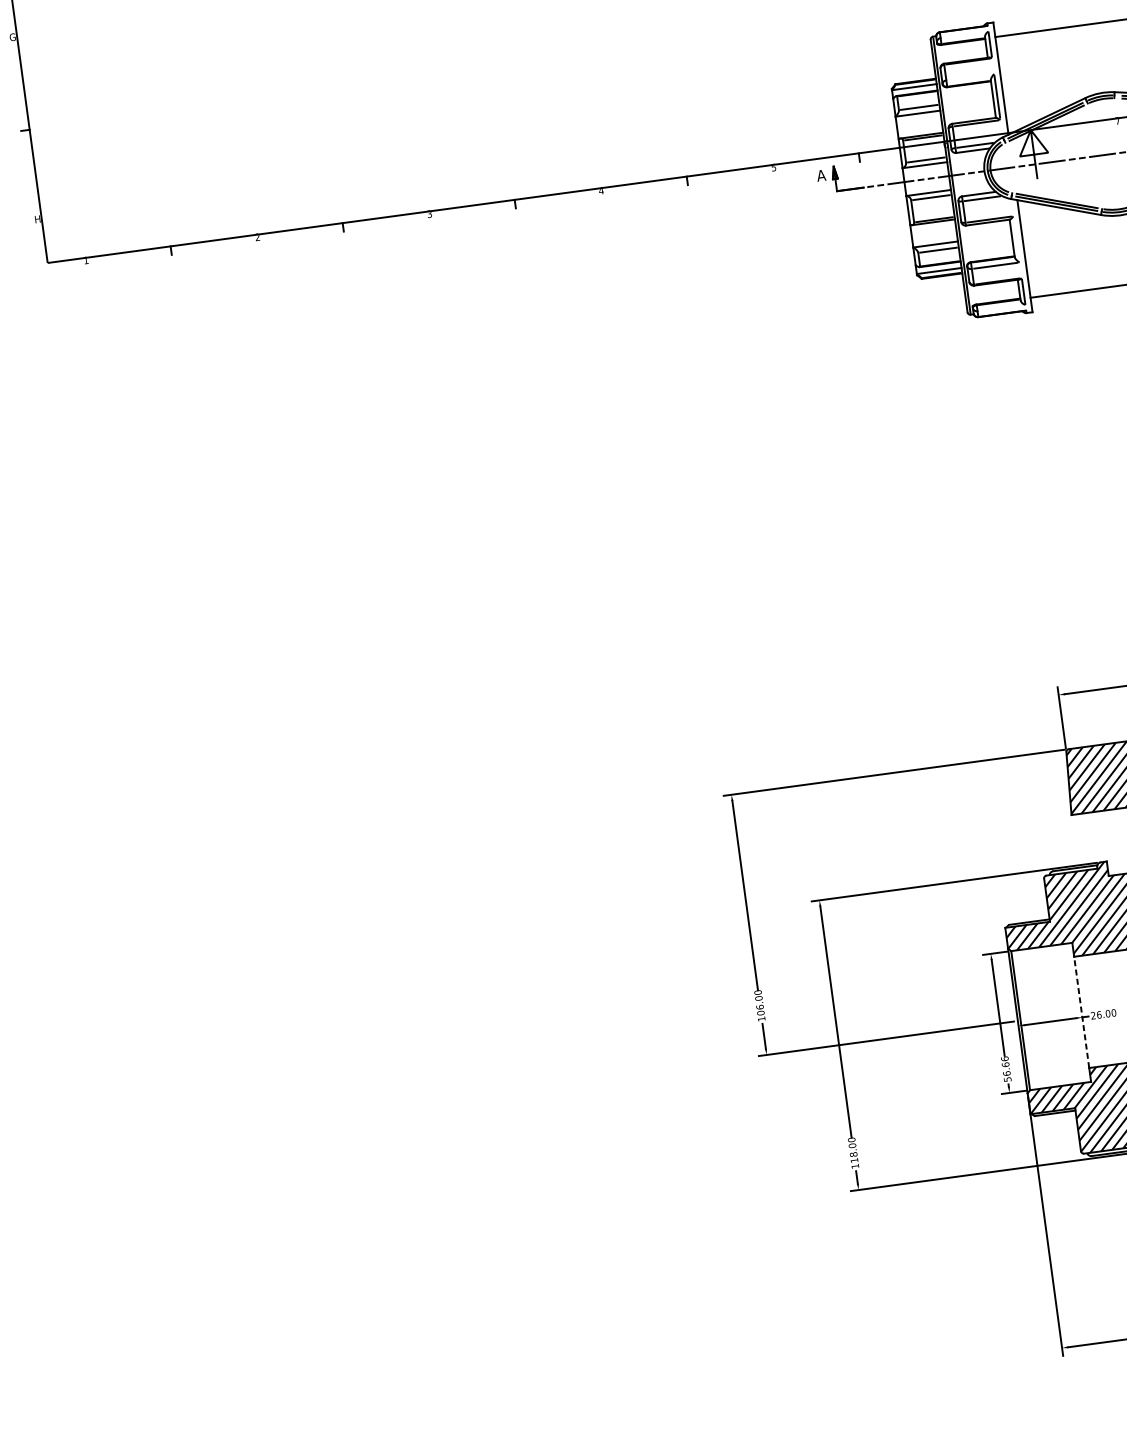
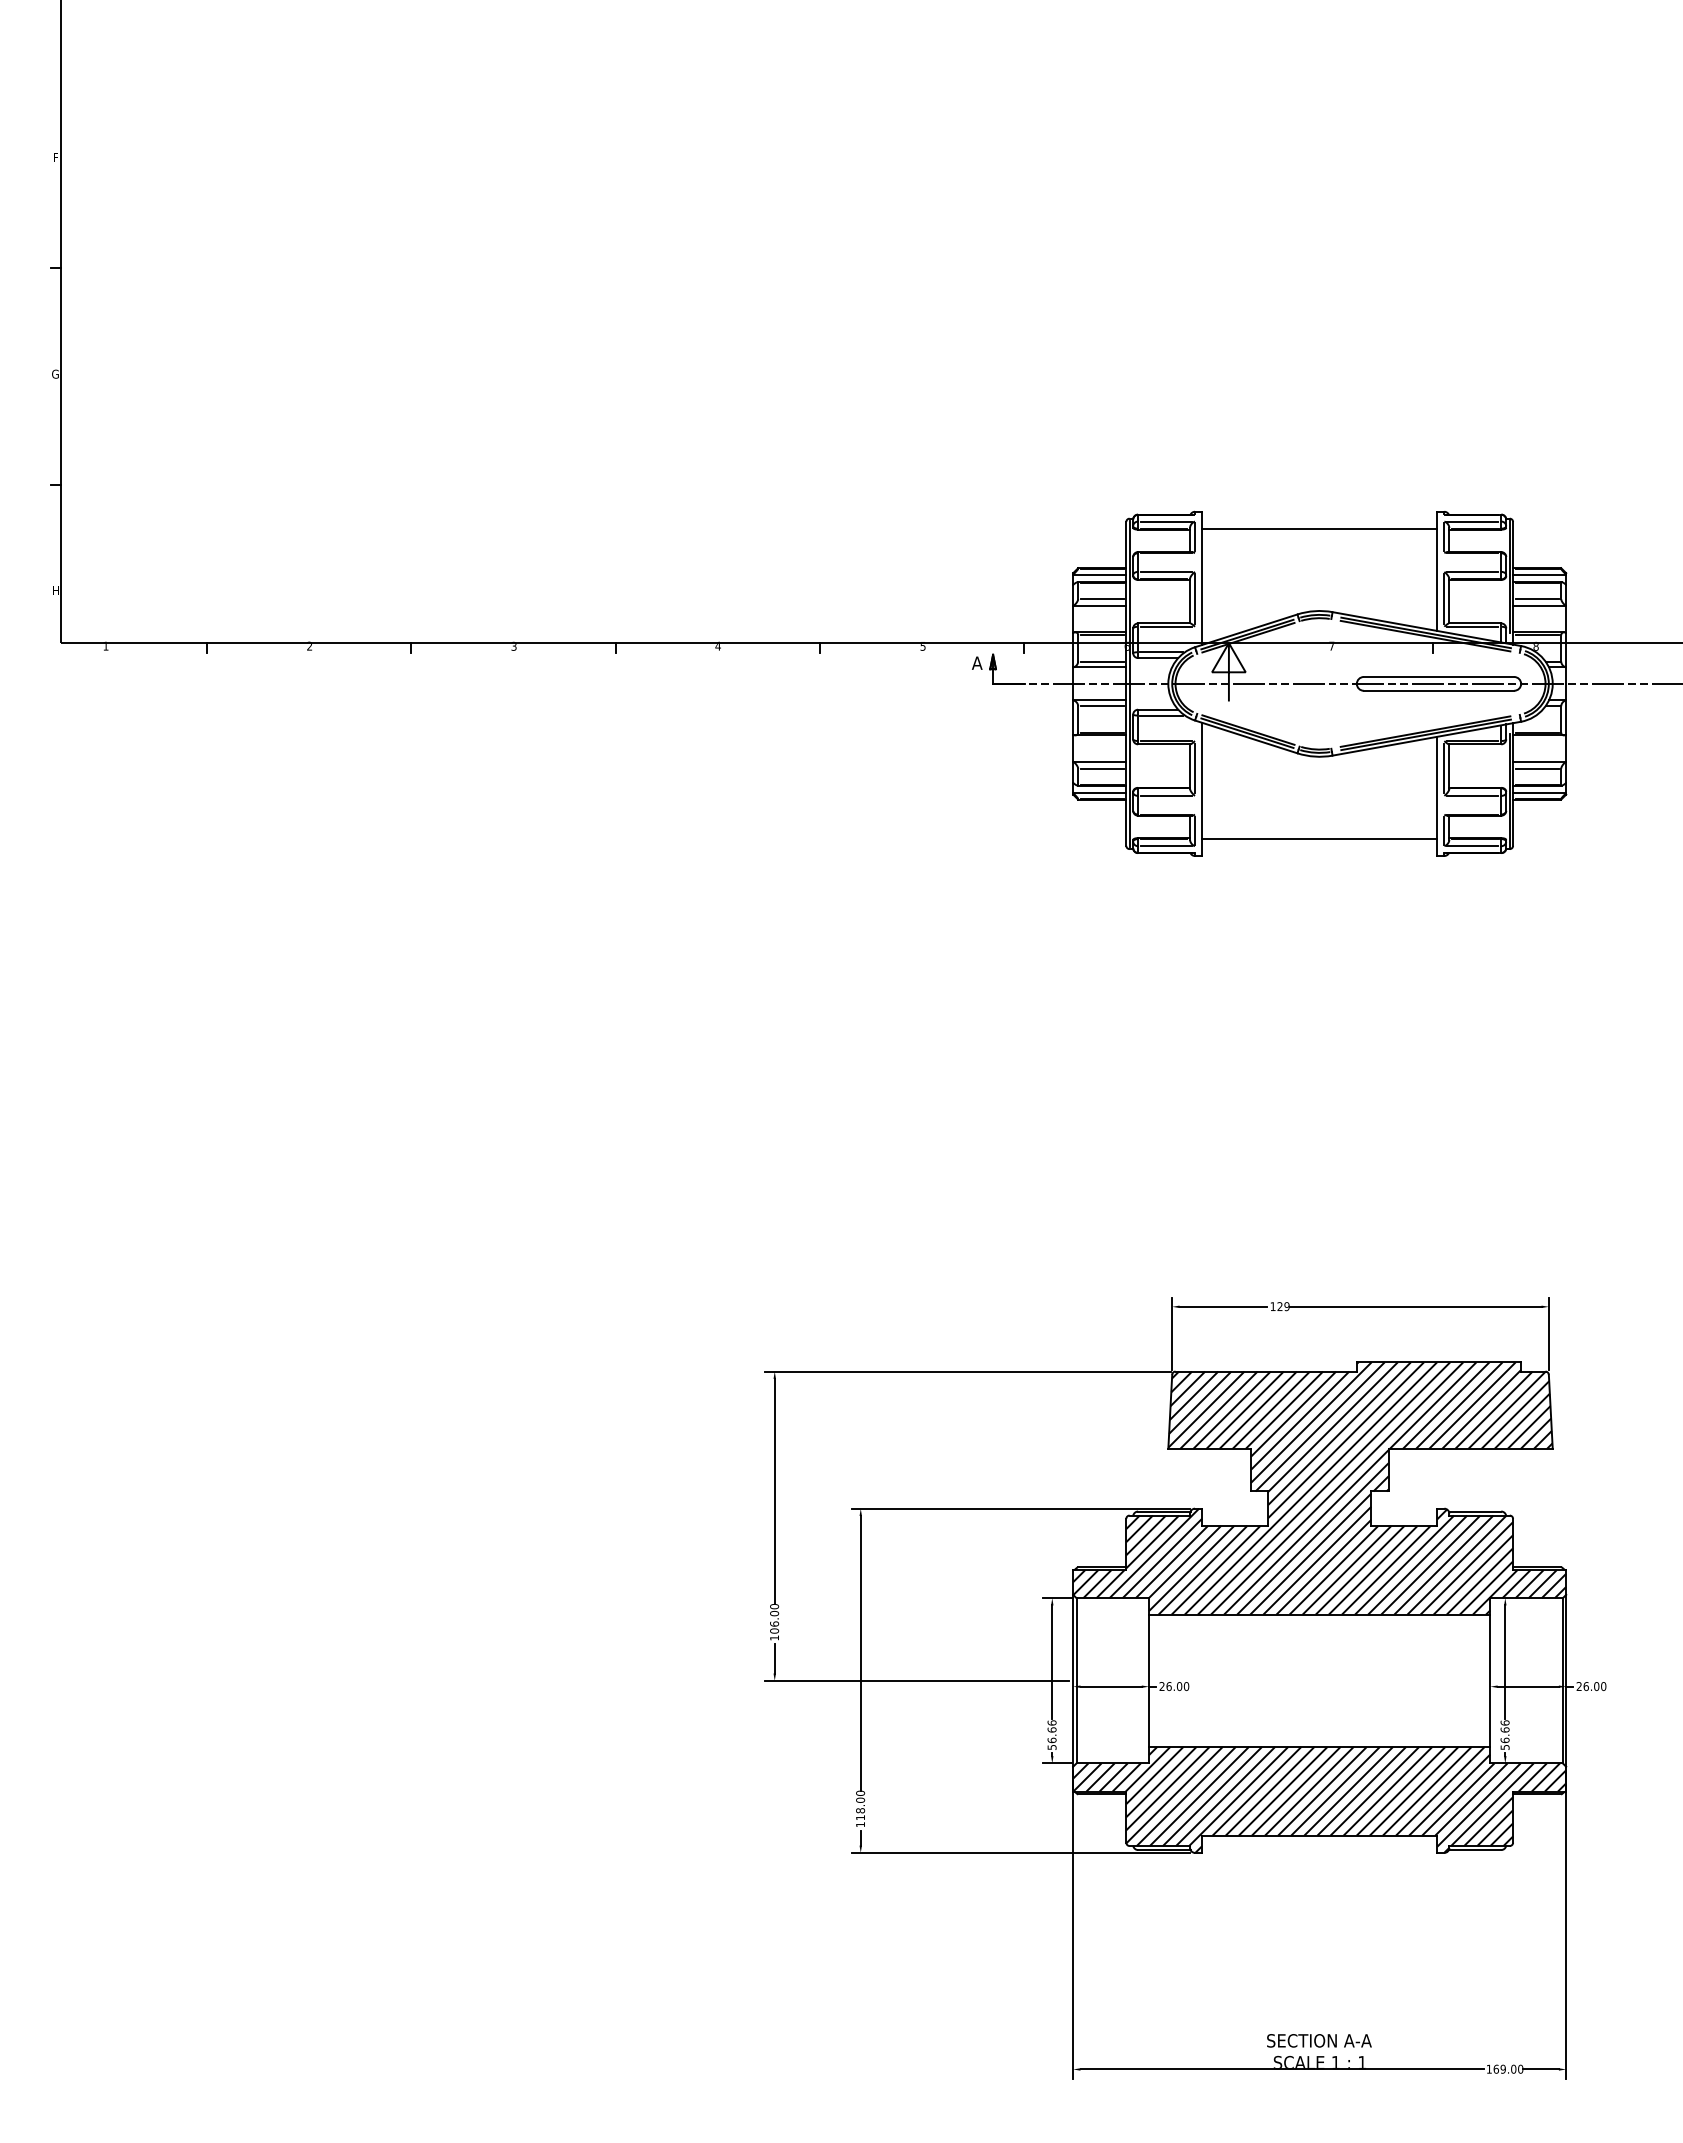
line: (964, 34) -> (1166, 521), added
line: (970, 76) -> (1166, 571), added
line: (1017, 239) -> (1195, 768), added
line: (1001, 308) -> (1166, 846), added
line: (1082, 1012) -> (1149, 1680), dashed -> solid

